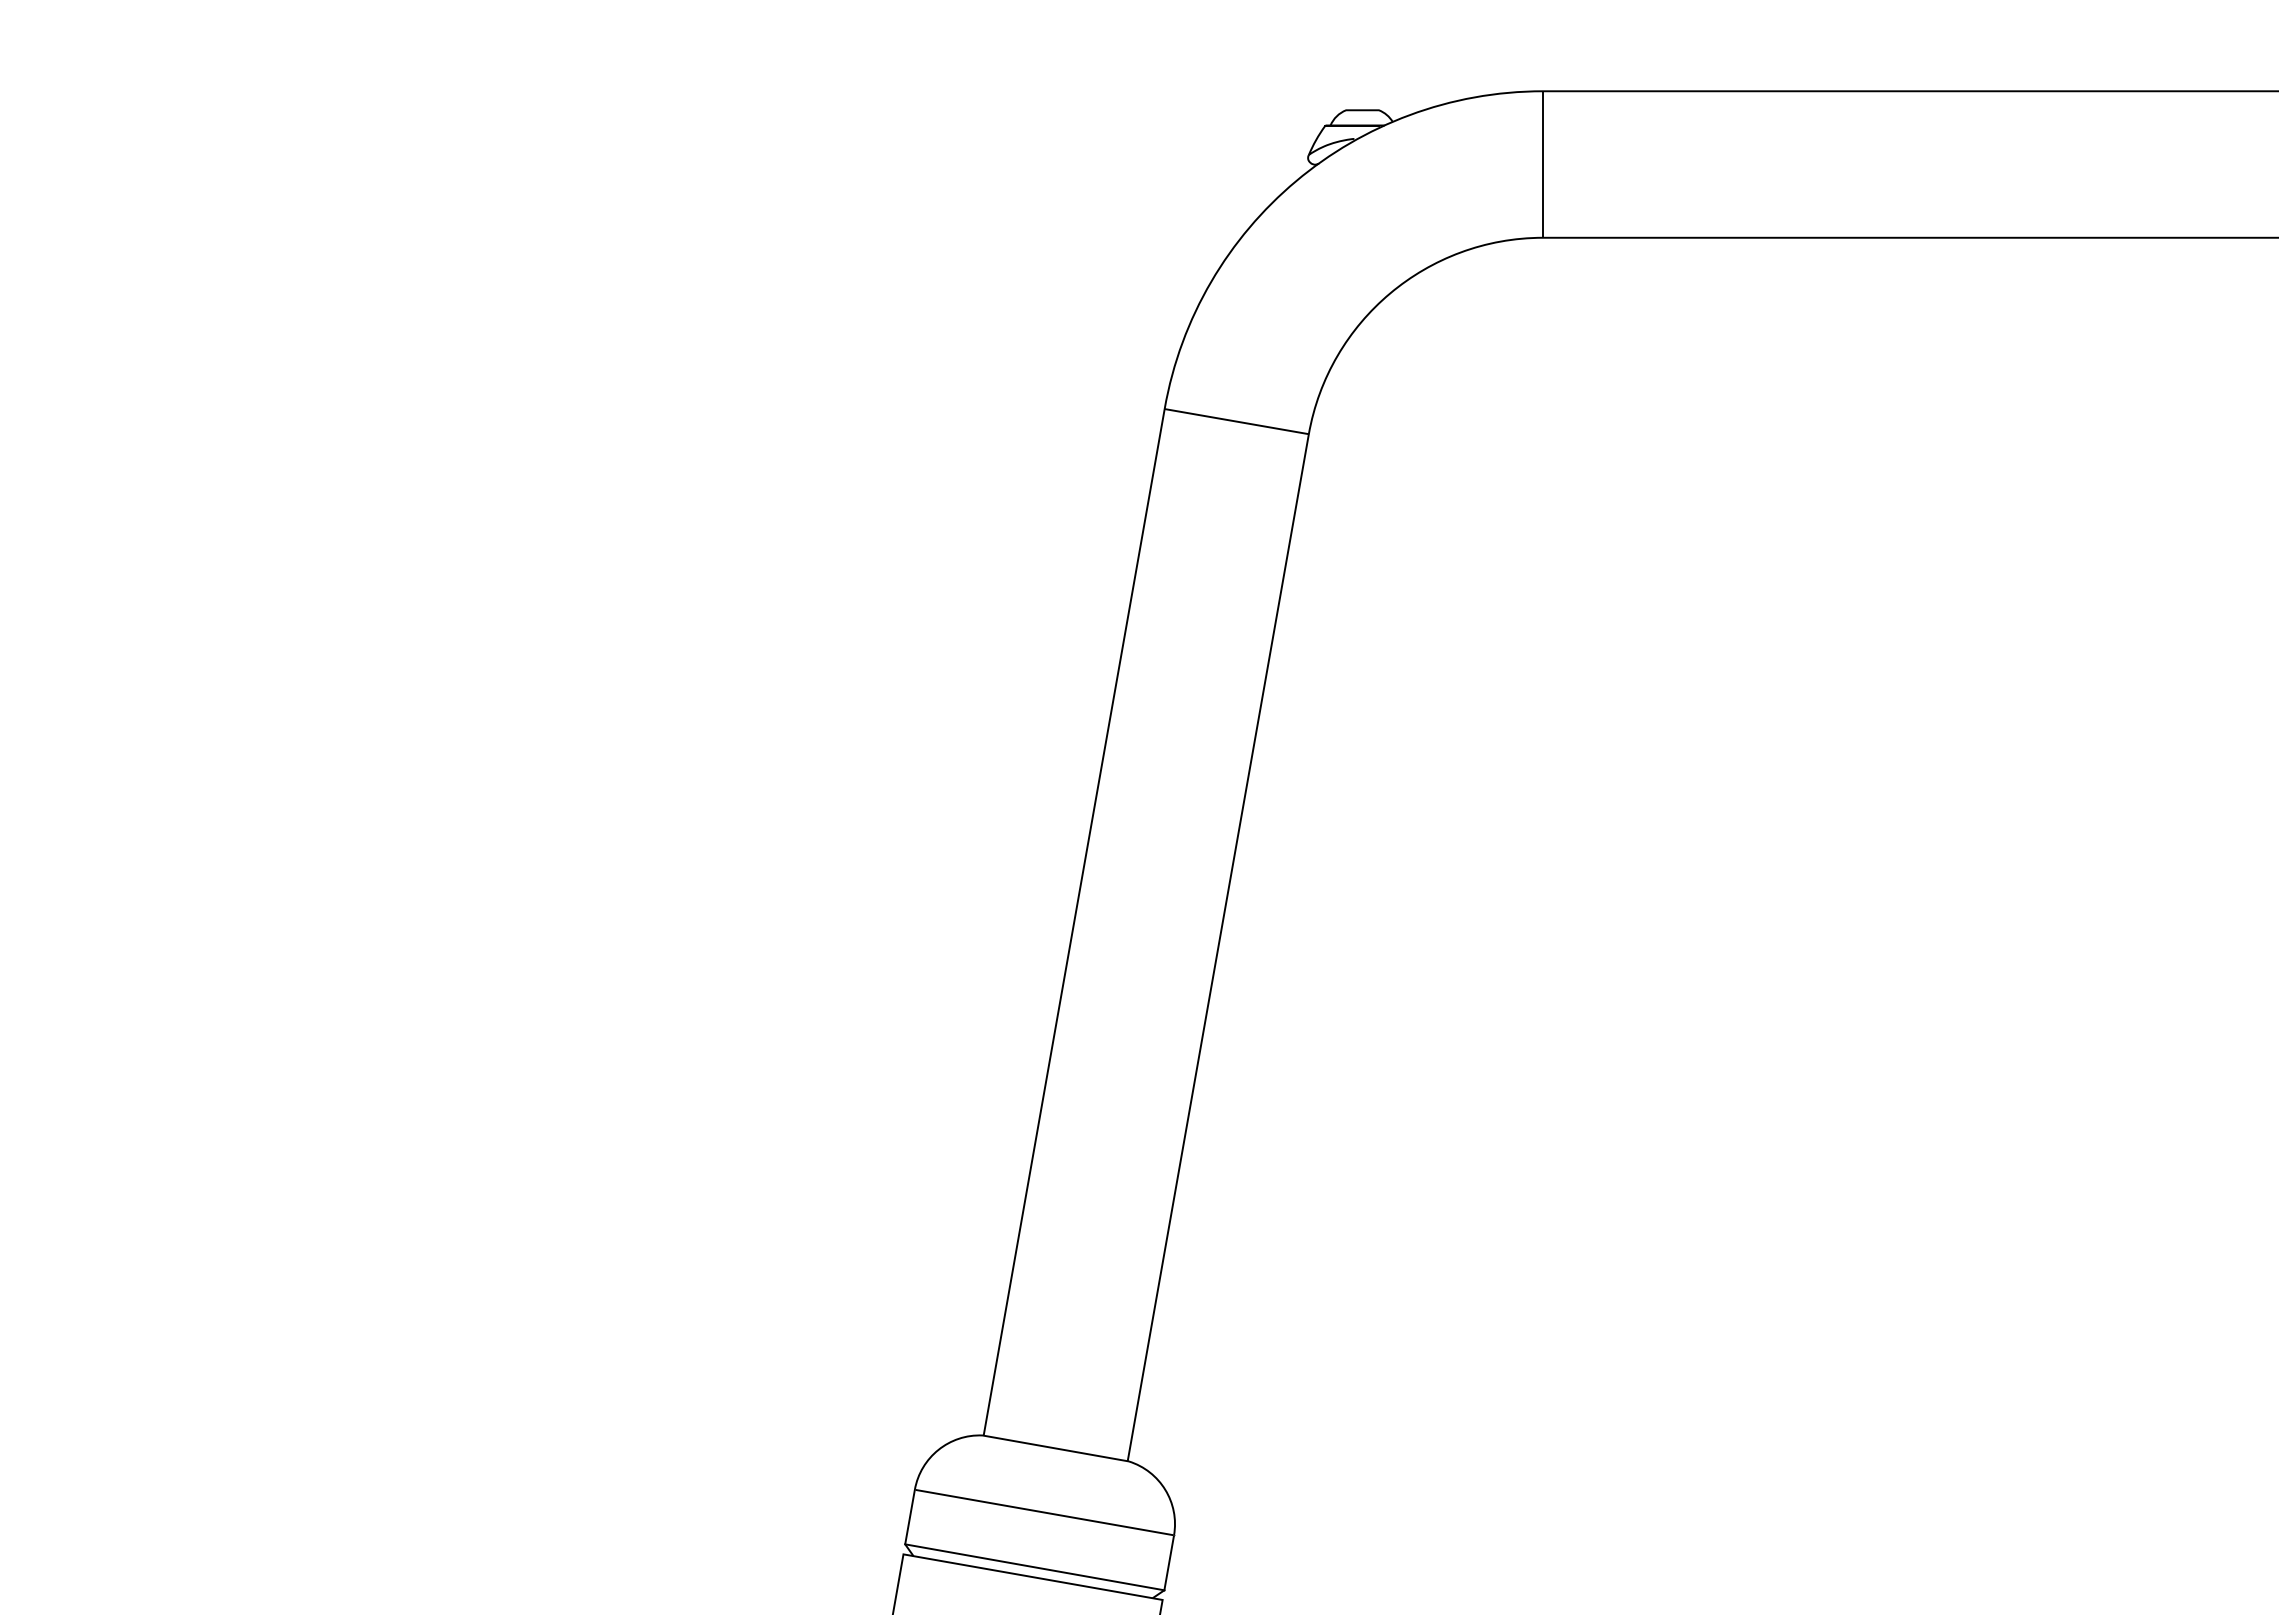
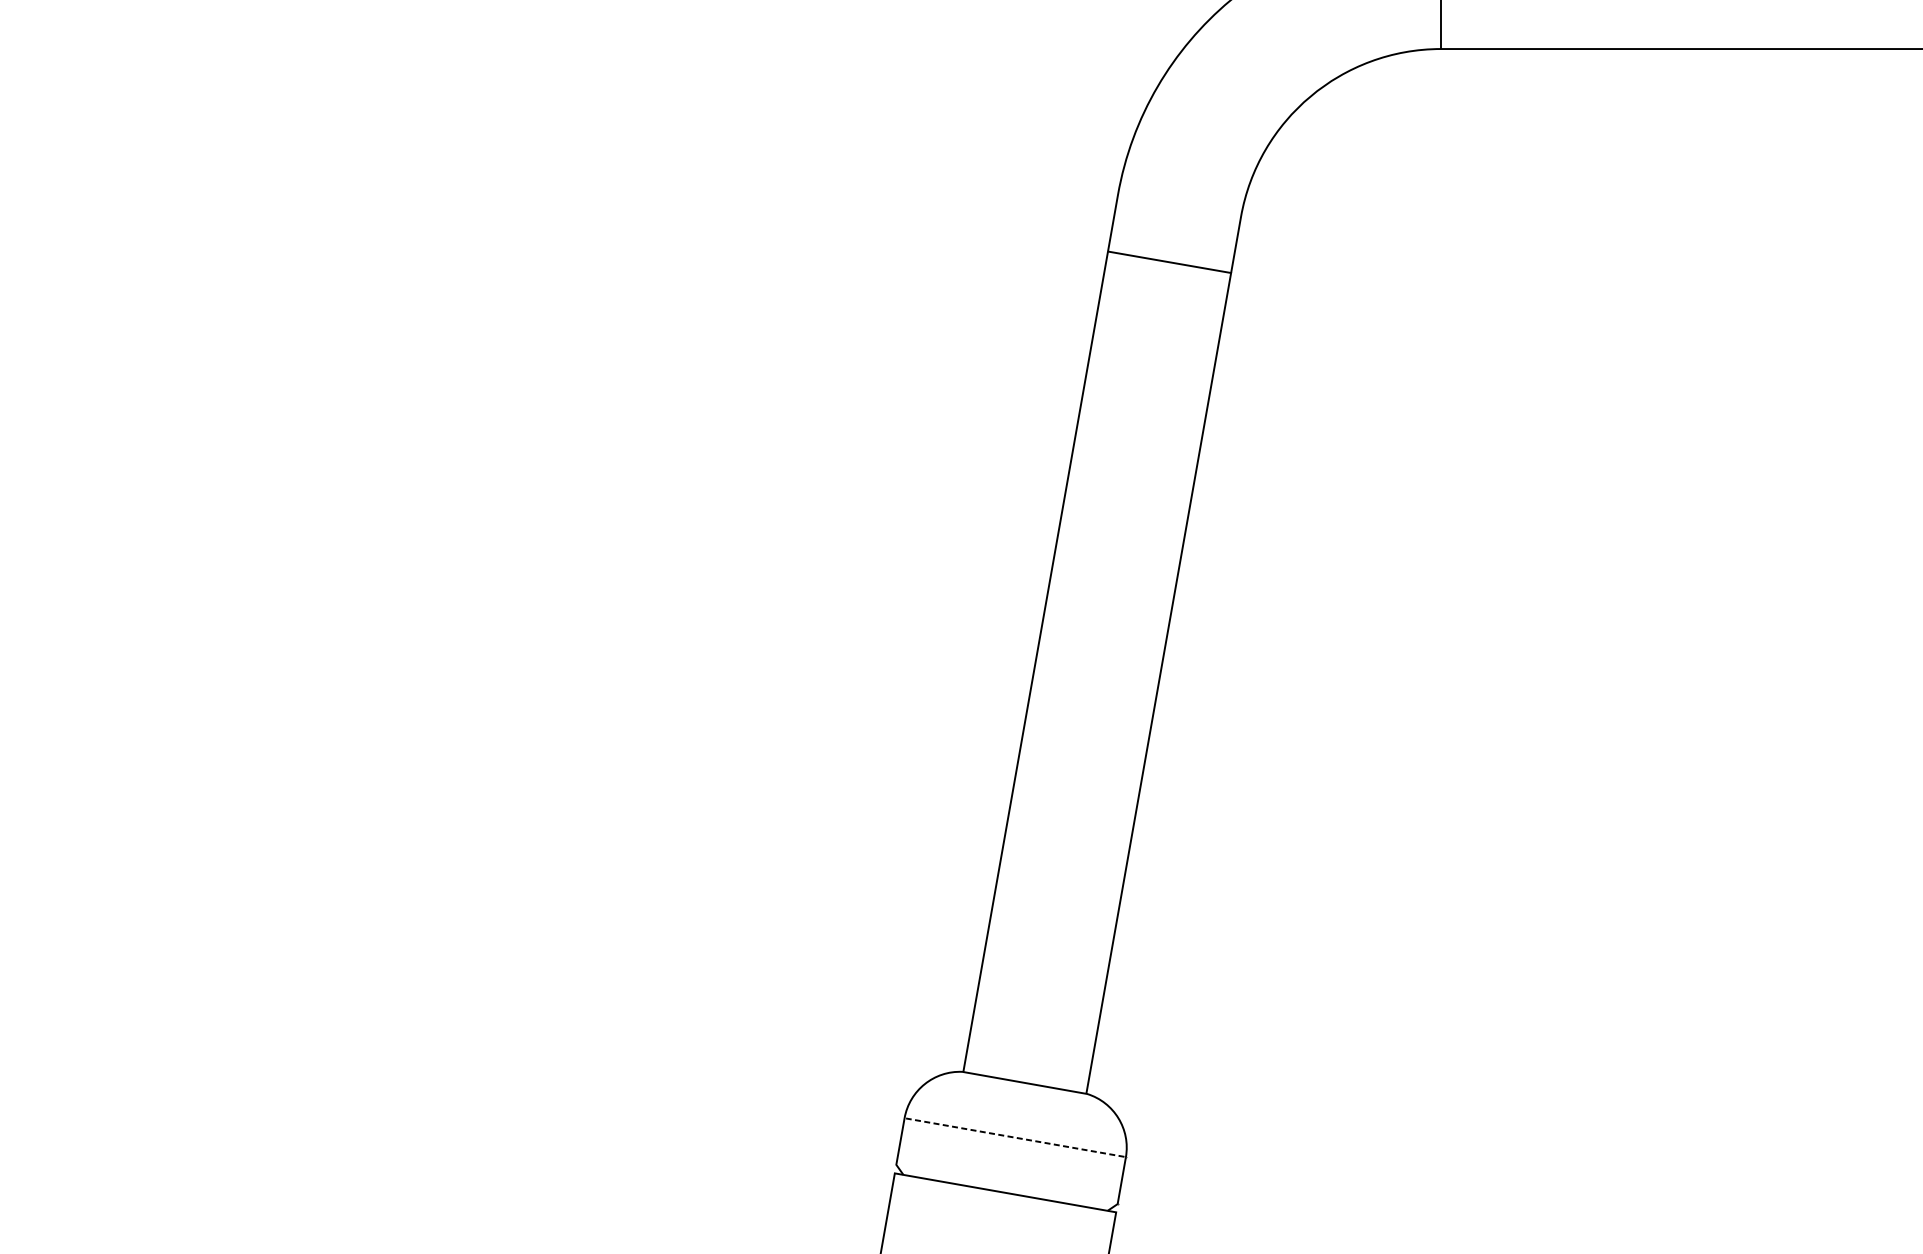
line: (1236, 421) -> (1169, 262), moved
line: (1044, 1512) -> (1015, 1137), solid -> dashed
line: (1034, 1567) -> (1006, 1184), removed

